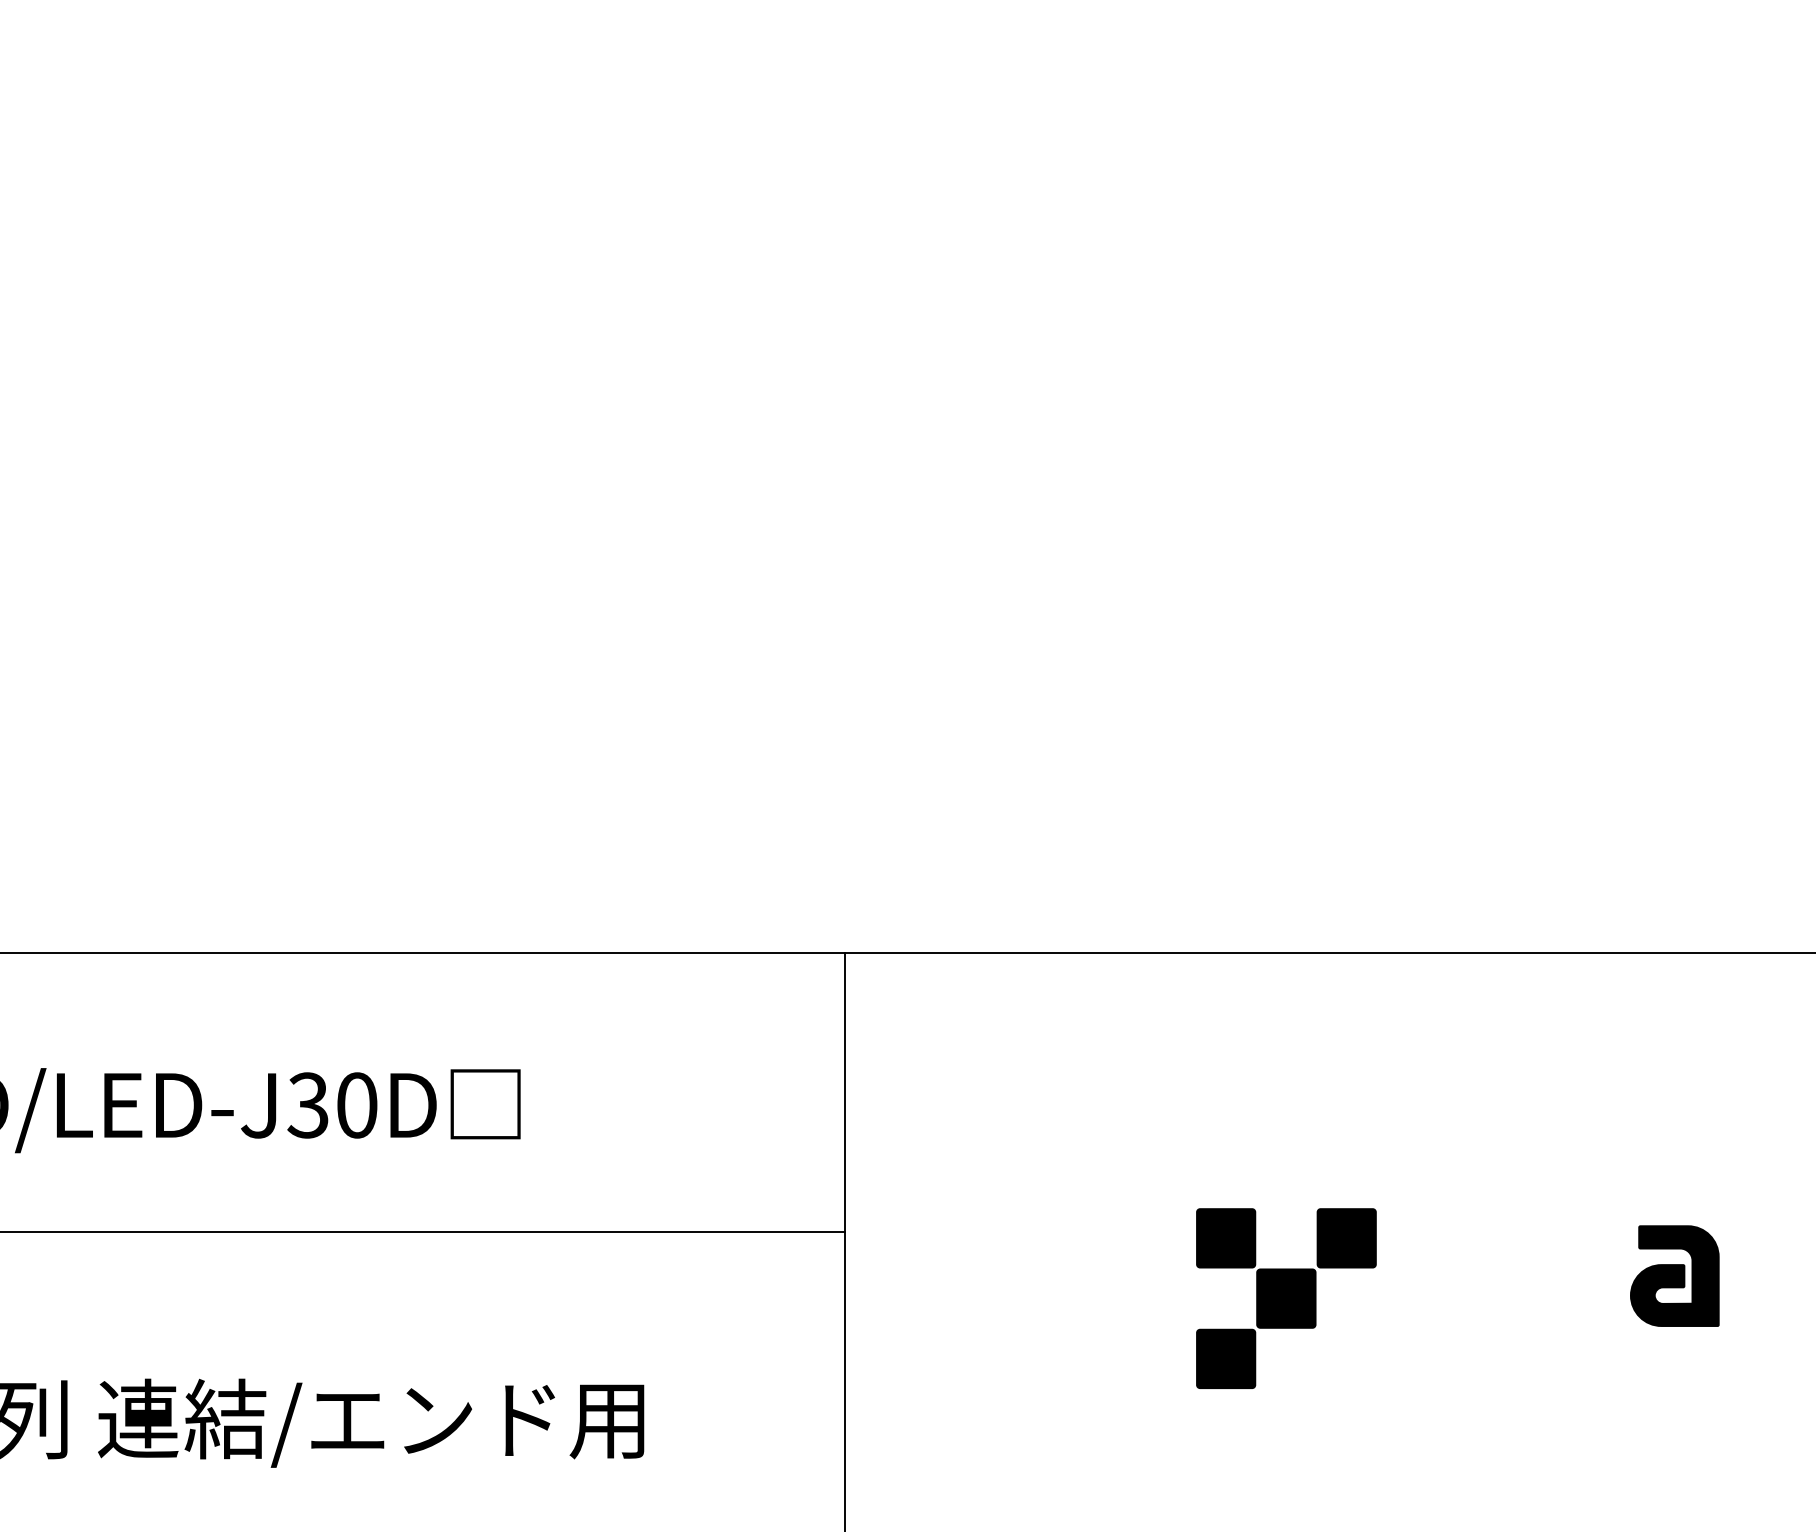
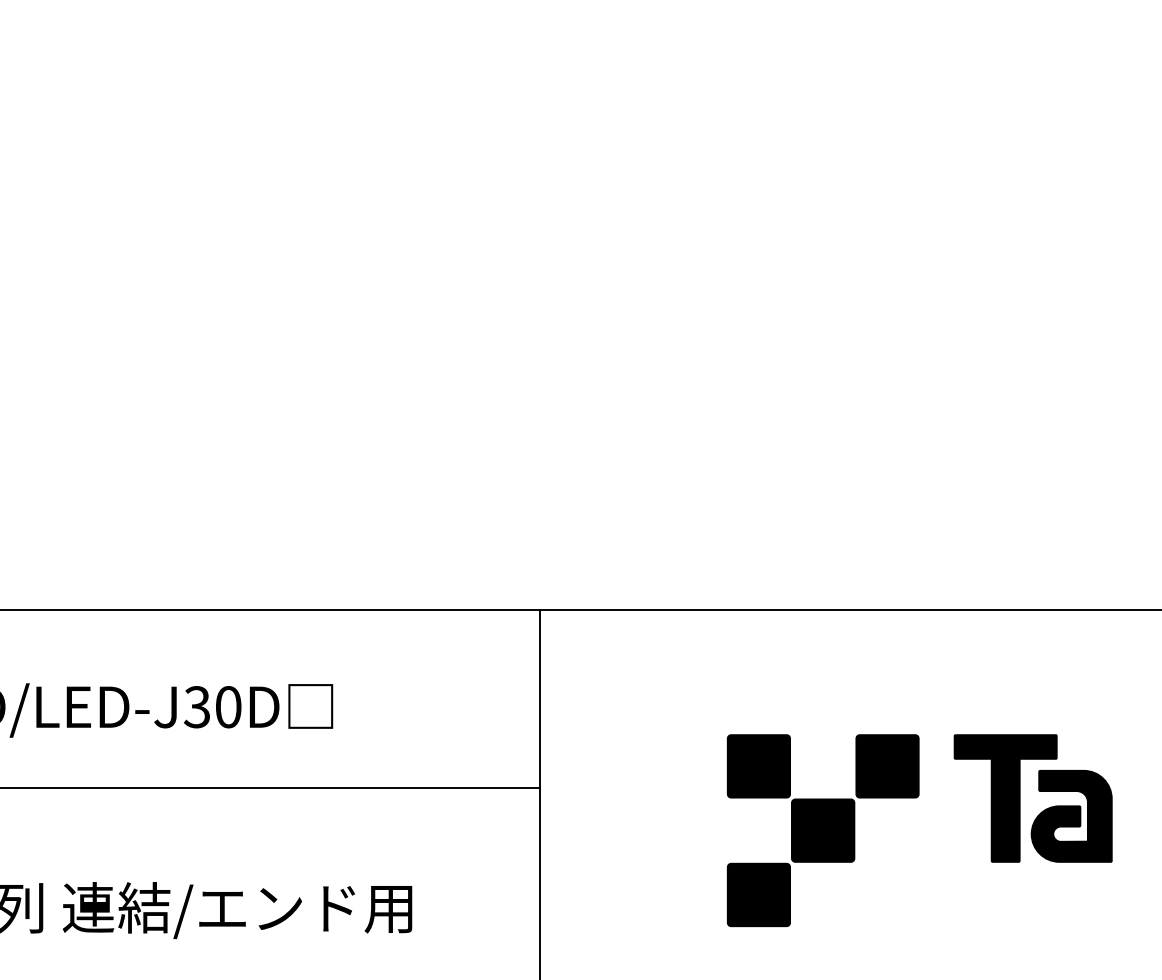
fill: (1571, 1248) -> (1005, 798), added
part: (1674, 1276) -> (1071, 816), size x1.43
part: (1285, 1298) -> (822, 830), size x1.67

